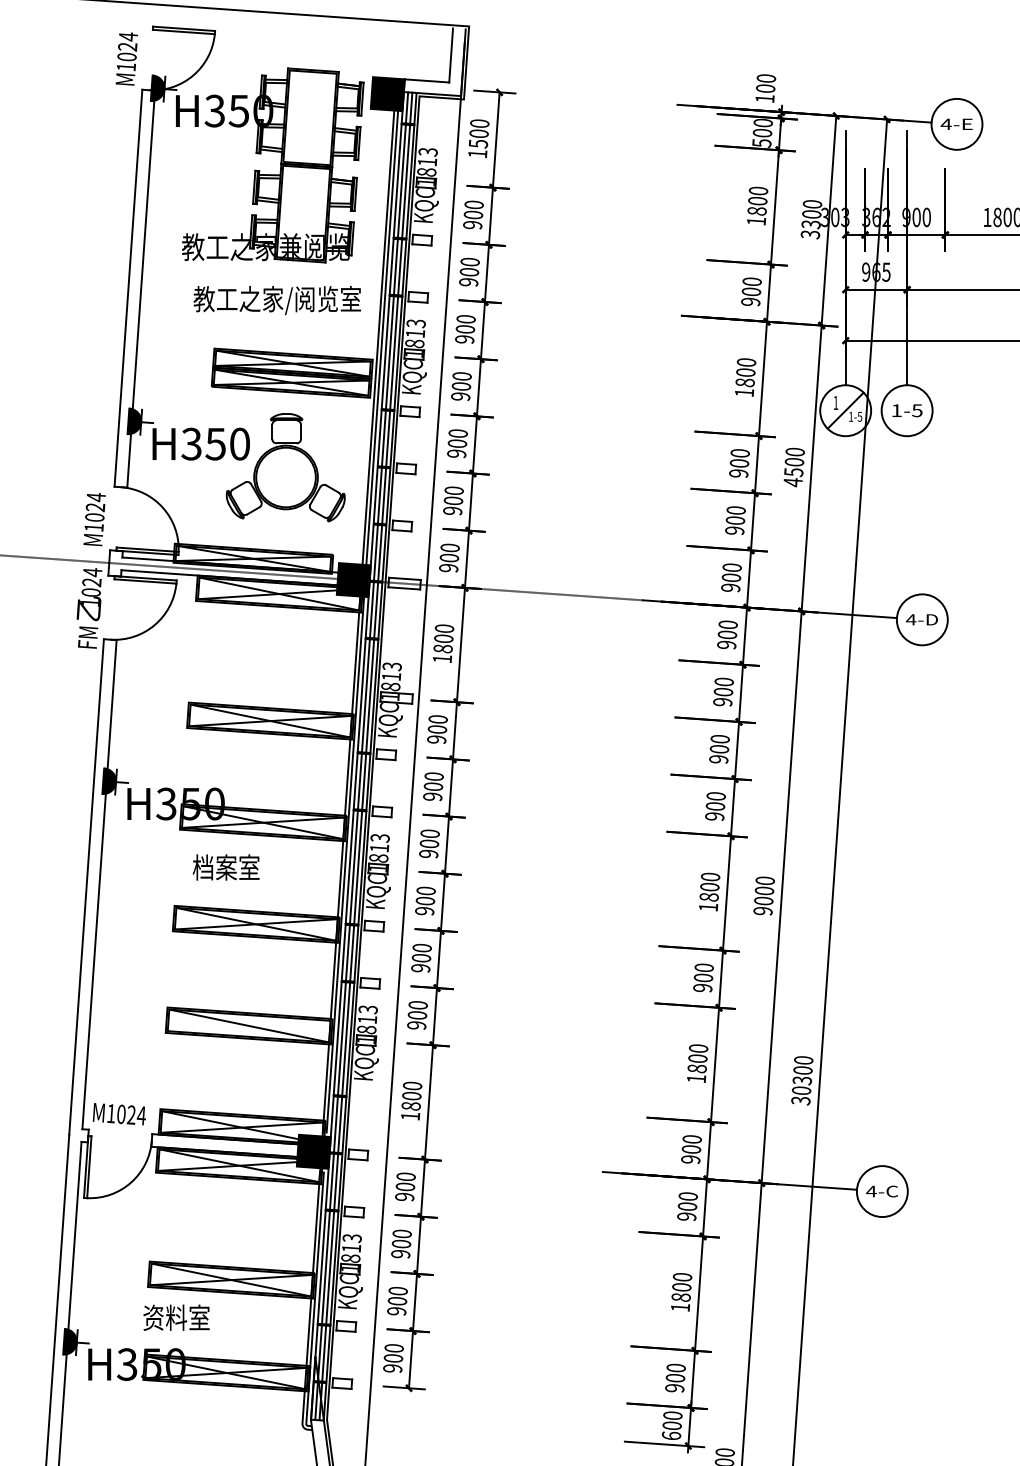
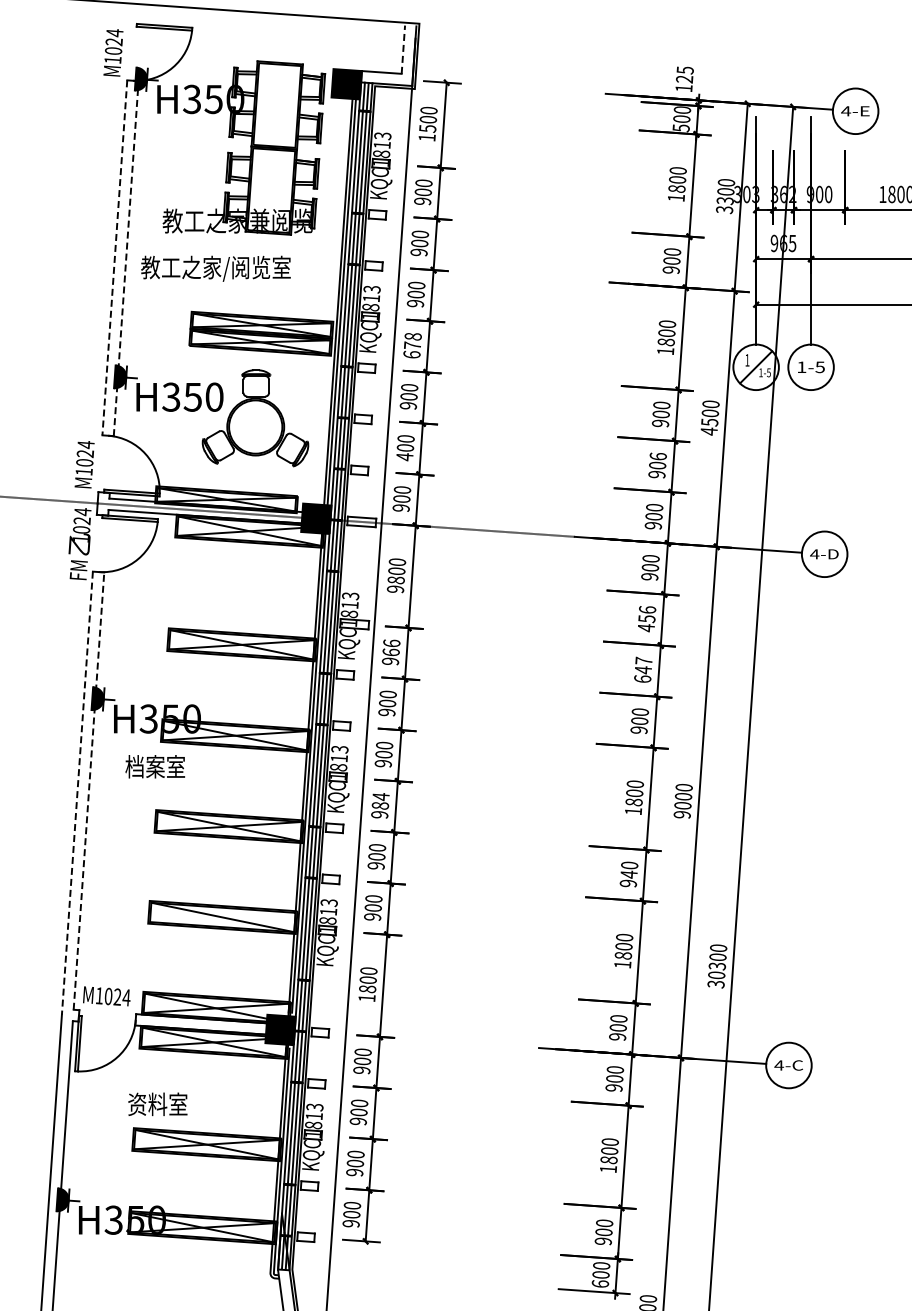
line: (451, 55) -> (403, 49), solid -> dashed
text: (765, 83) -> (684, 74), 100 -> 125
line: (128, 287) -> (114, 257), solid -> dashed
line: (141, 288) -> (126, 258), solid -> dashed
text: (276, 300) -> (215, 268), moved
text: (461, 386) -> (412, 345), 900 -> 678
text: (735, 510) -> (657, 456), 900 -> 906
text: (452, 511) -> (404, 457), 900 -> 400
text: (442, 659) -> (395, 589), 1800 -> 9800
text: (723, 692) -> (646, 619), 900 -> 456
text: (437, 724) -> (391, 647), 900 -> 966
text: (719, 748) -> (643, 669), 900 -> 647
text: (225, 867) -> (154, 766), moved
line: (100, 883) -> (89, 790), solid -> dashed
line: (86, 887) -> (77, 793), solid -> dashed
text: (425, 896) -> (380, 801), 900 -> 984
text: (702, 977) -> (628, 874), 900 -> 940
text: (176, 1317) -> (157, 1104), moved

